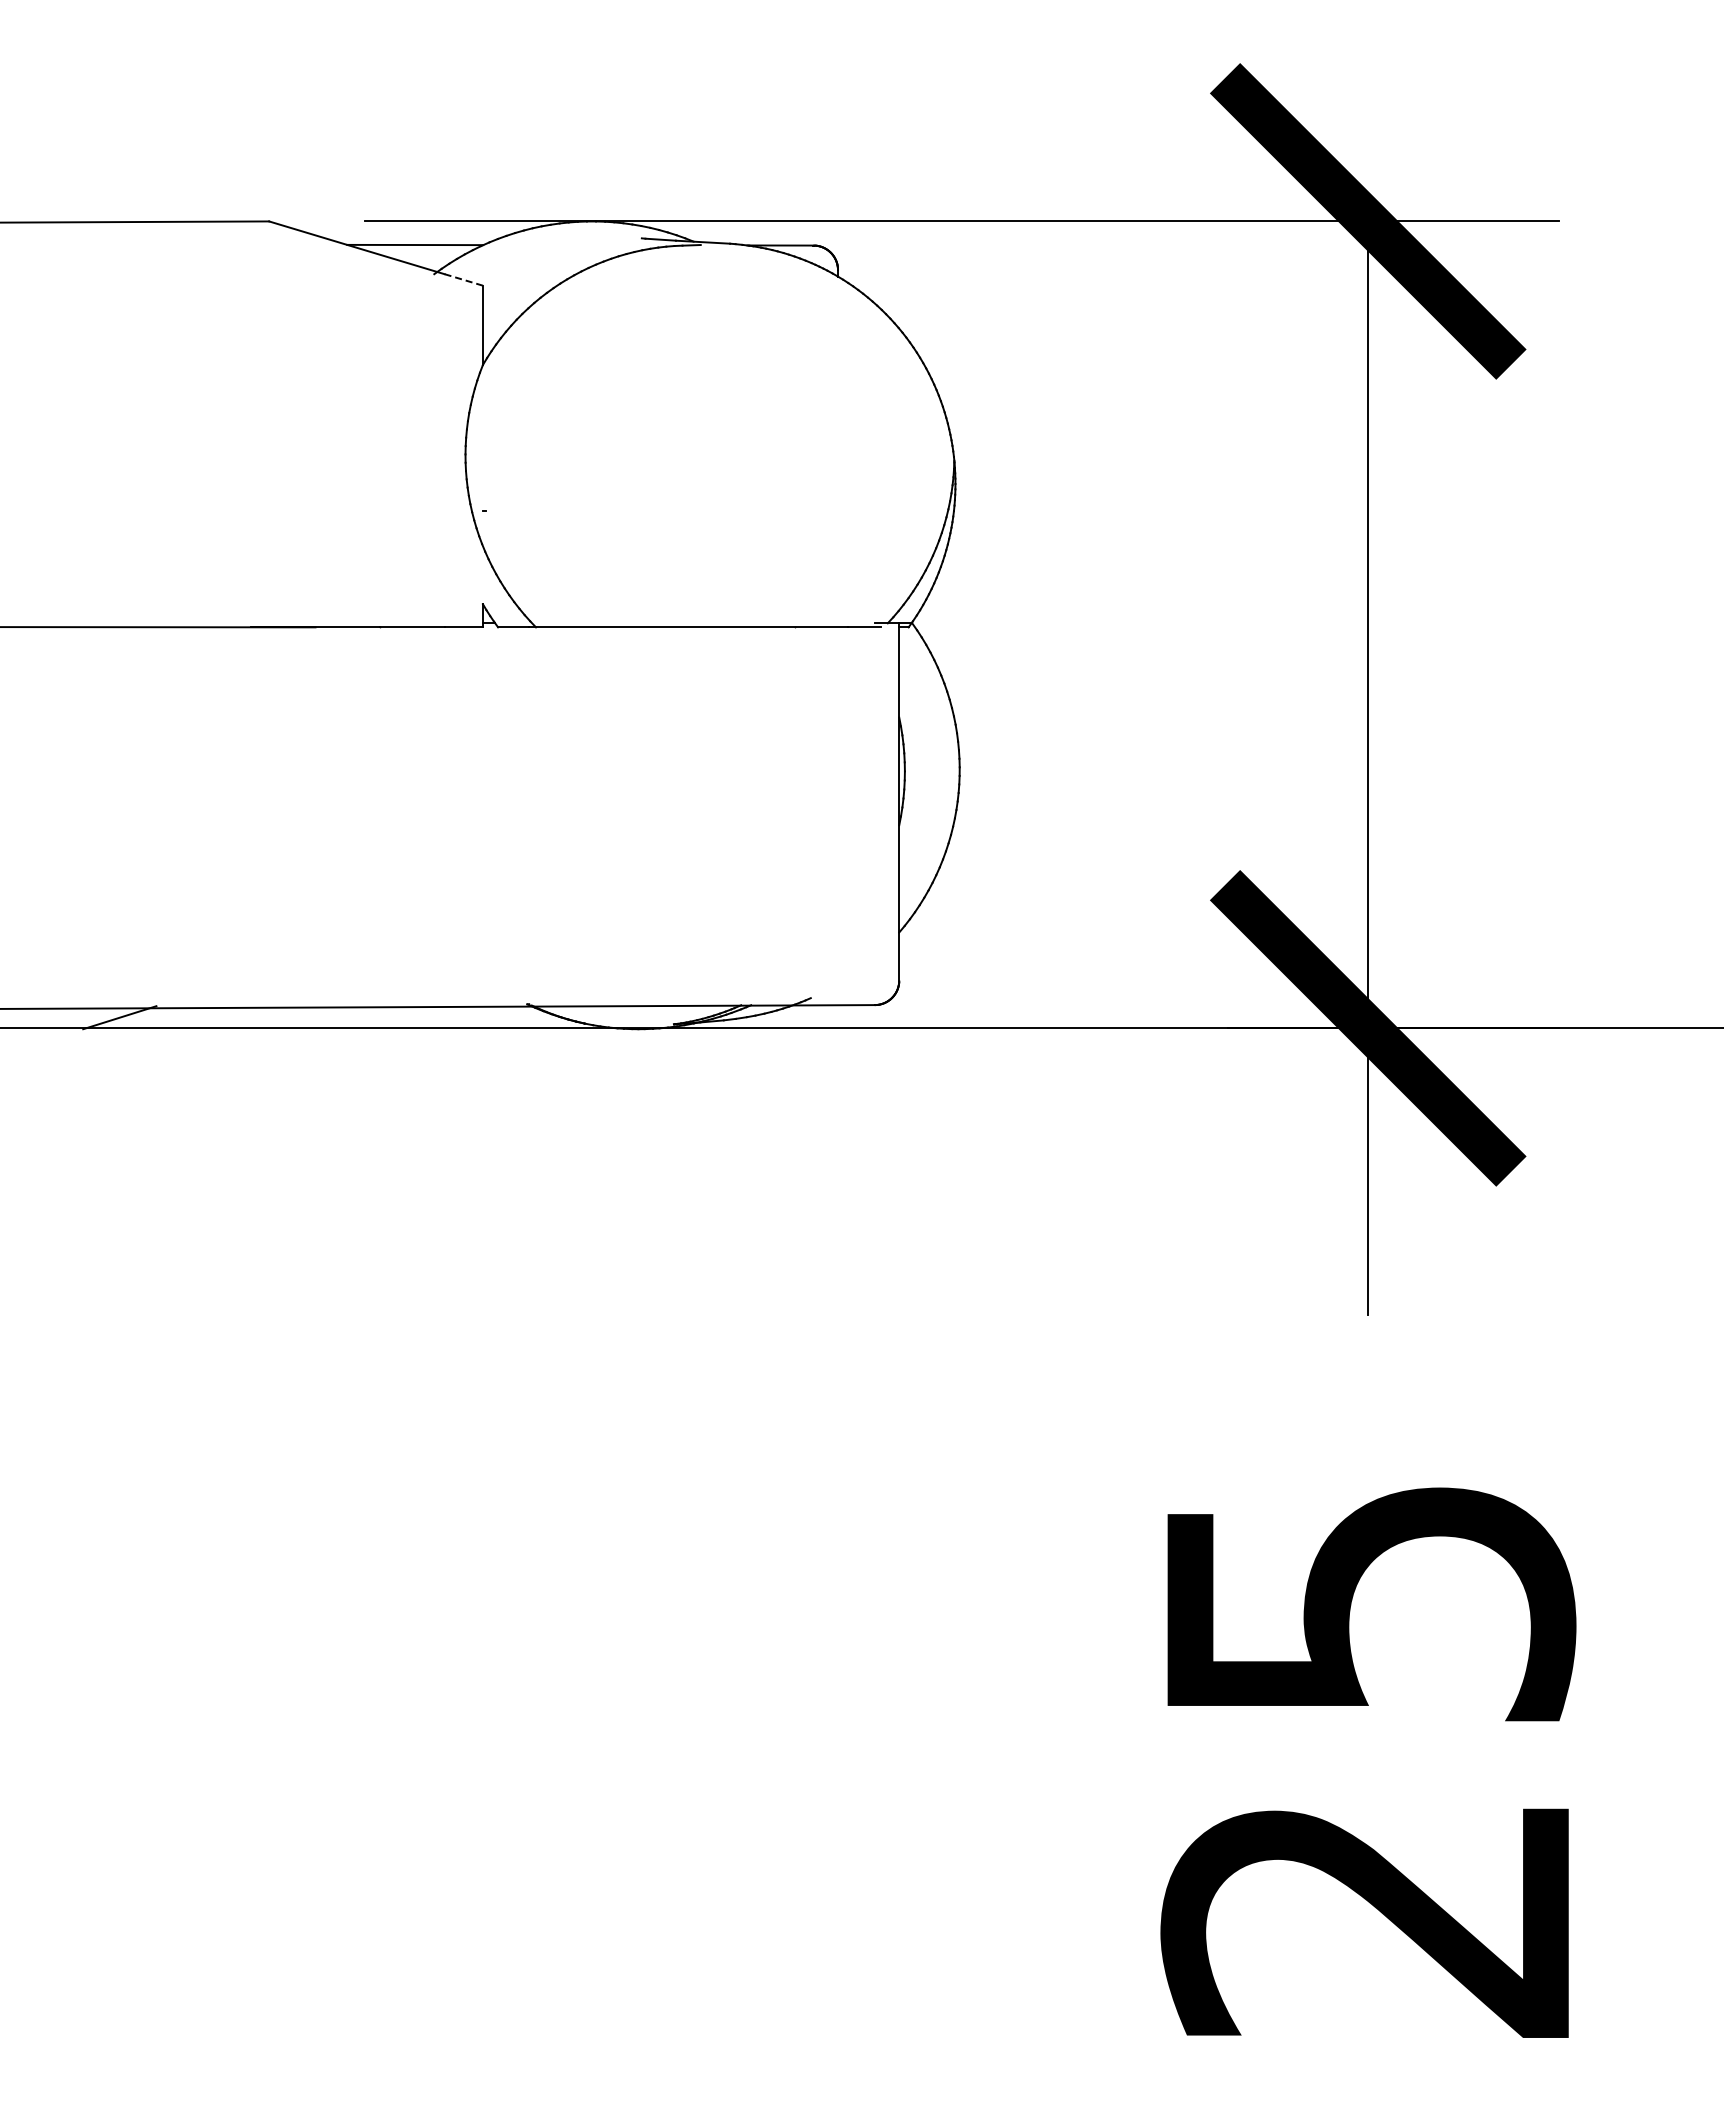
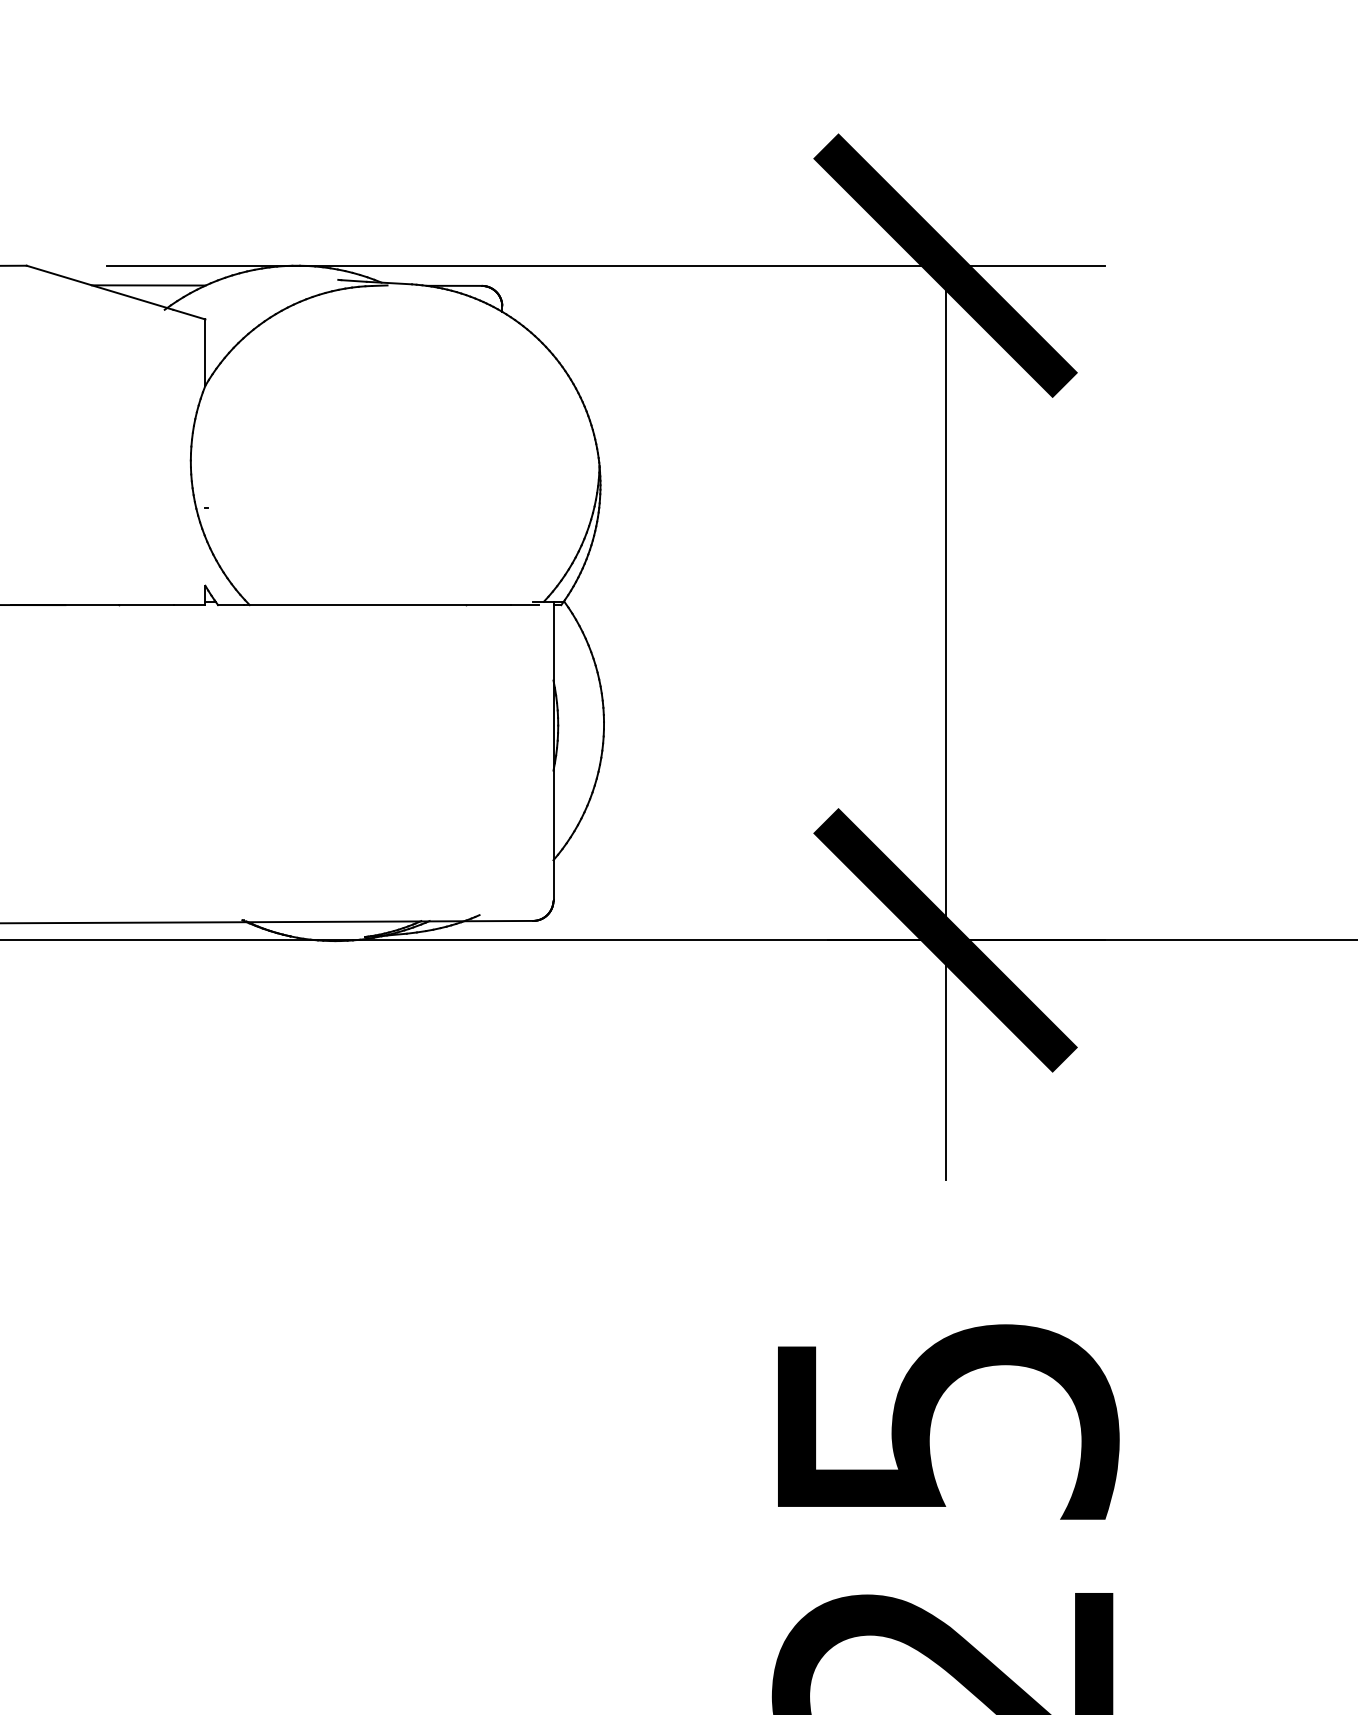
line: (463, 279) -> (189, 314), dashed -> solid

